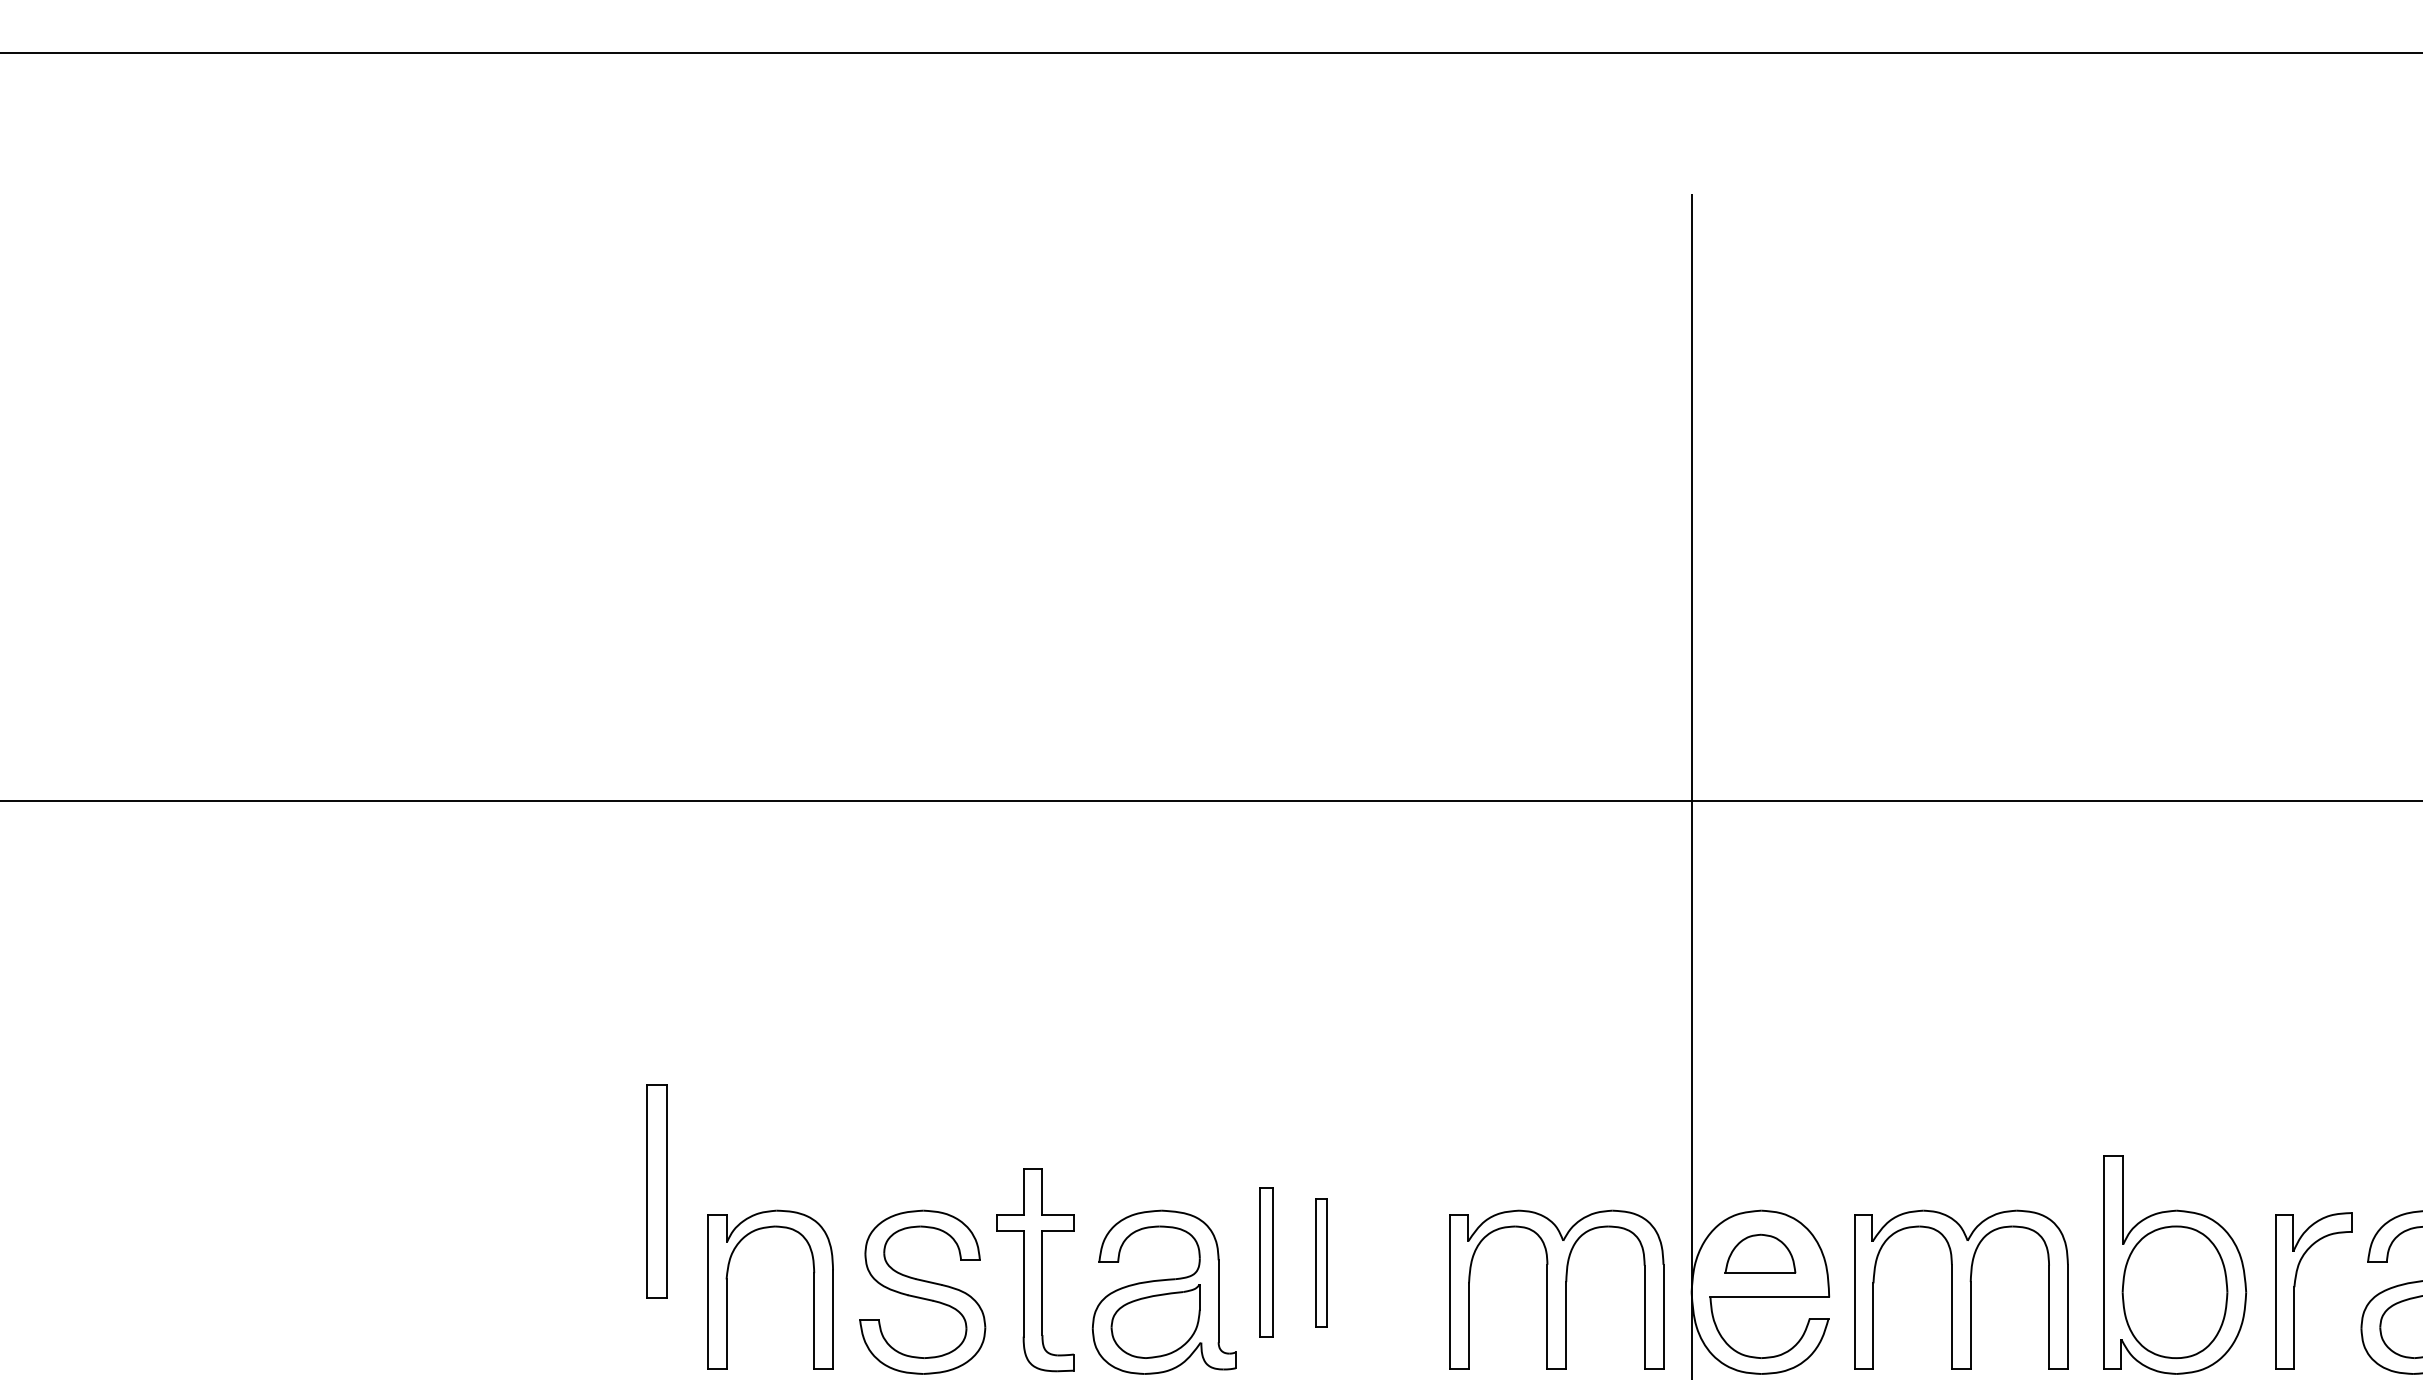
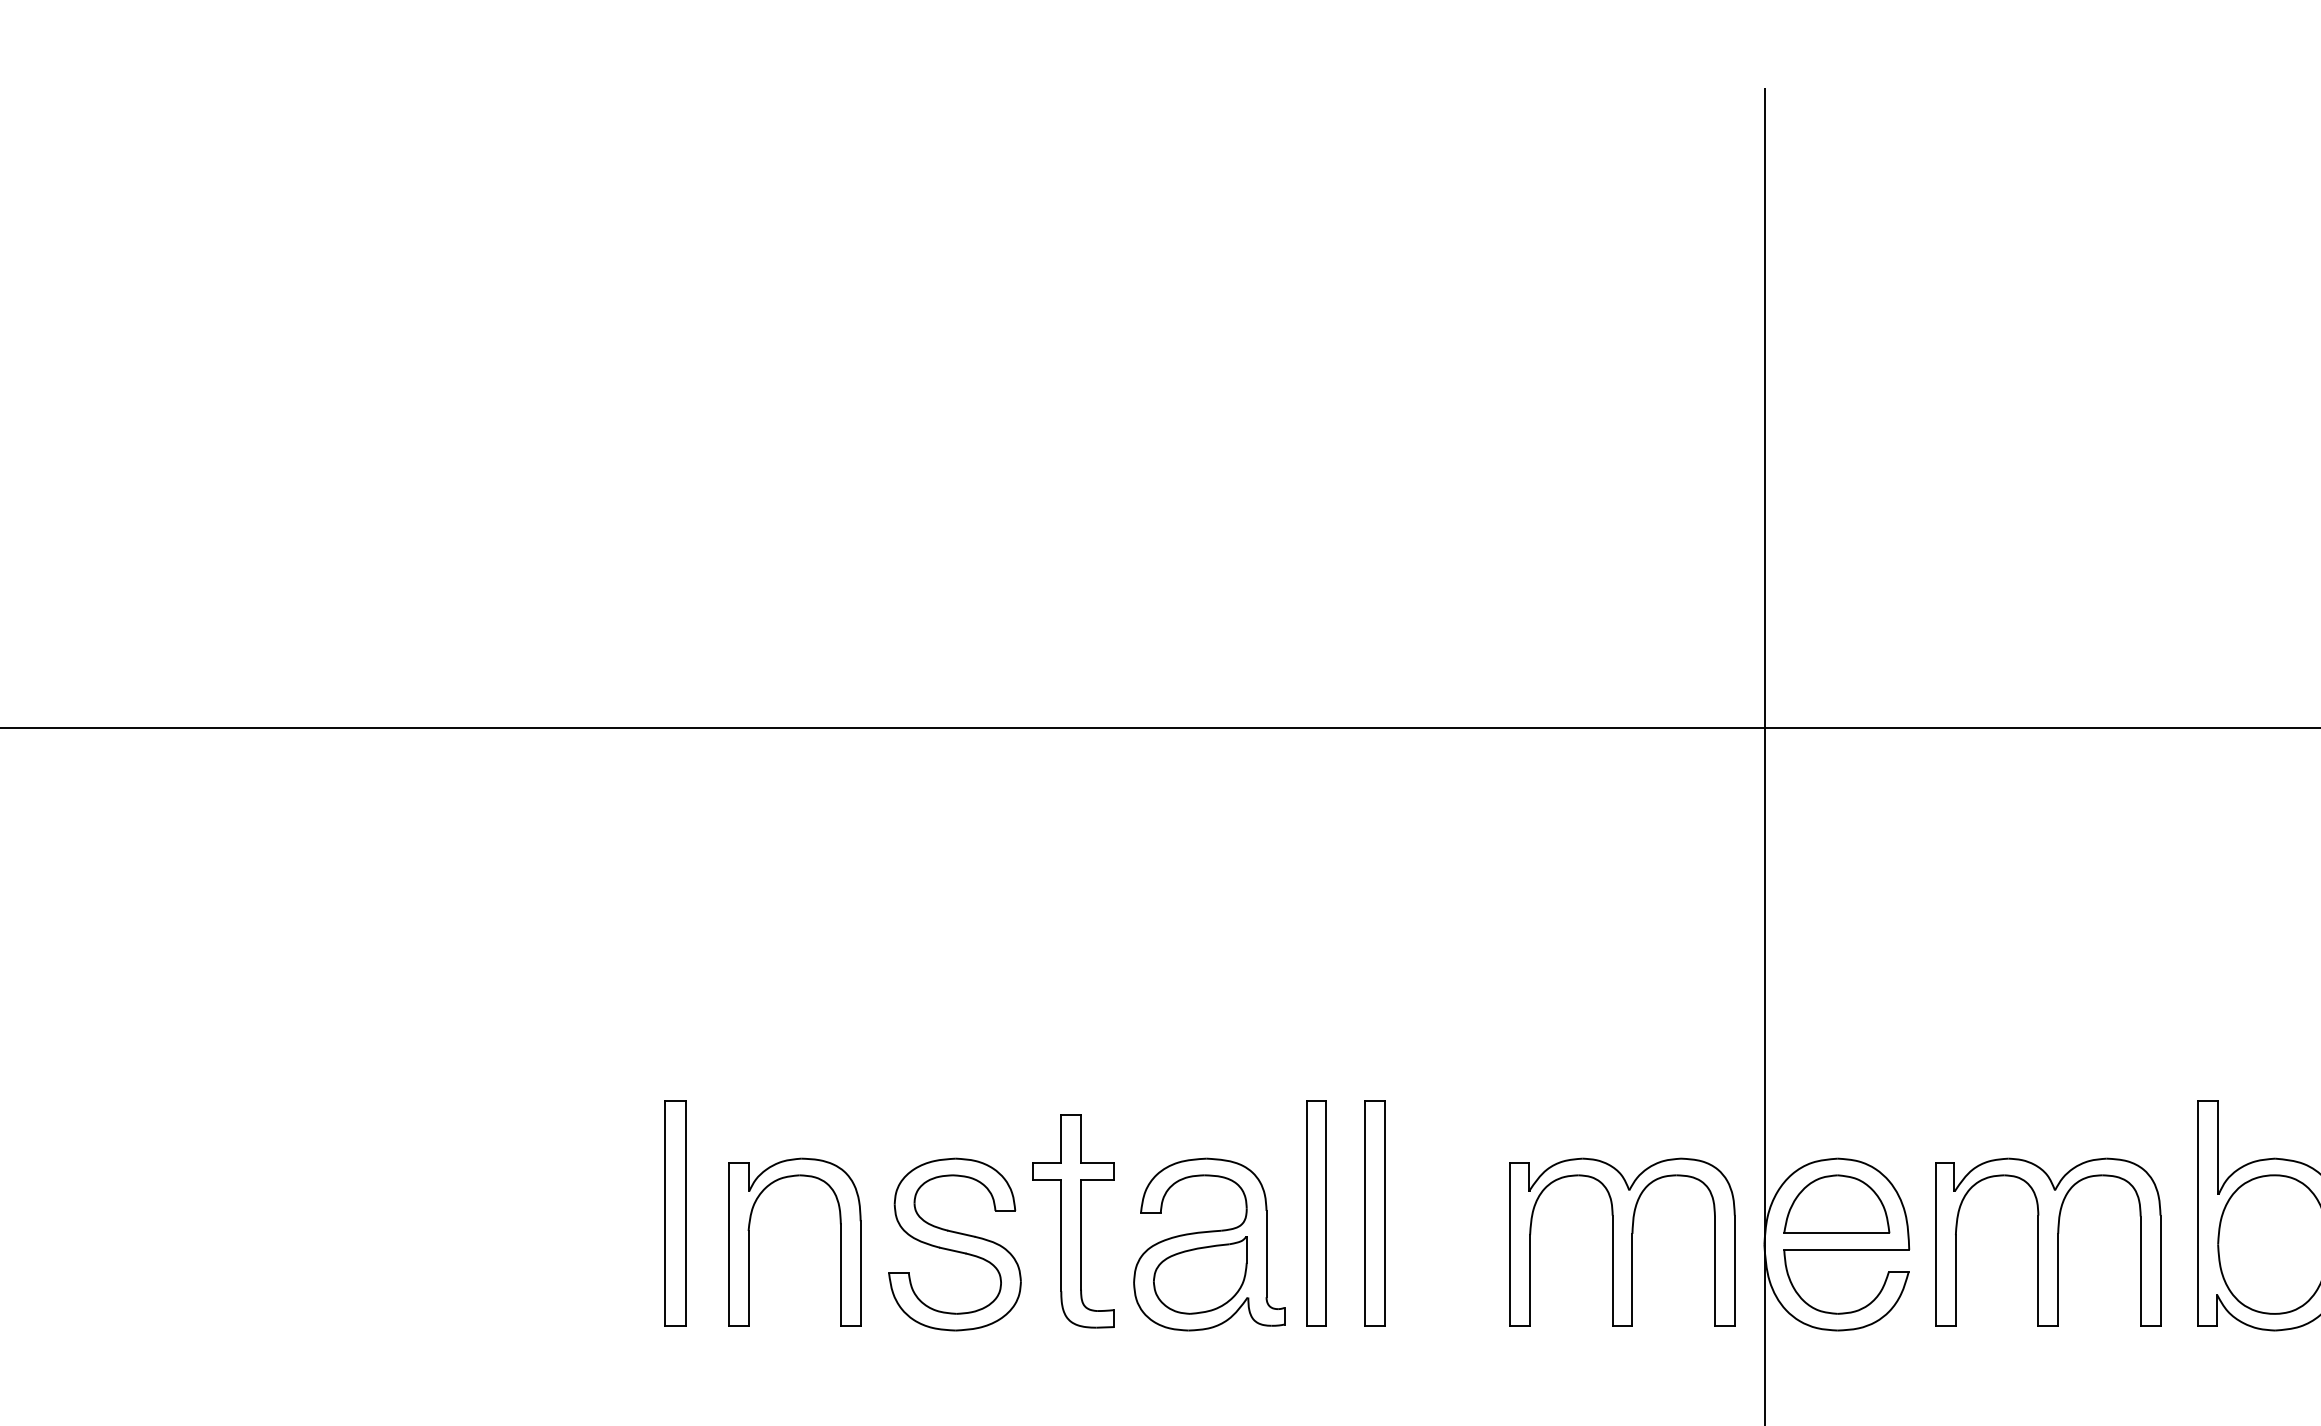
part: (656, 1191) -> (674, 1213), moved
part: (1760, 1253) -> (1836, 1203), size x1.43
part: (1266, 1262) -> (1316, 1213), size x1.43
part: (1321, 1262) -> (1374, 1213), size x1.67

